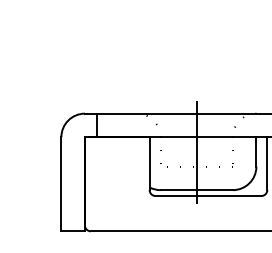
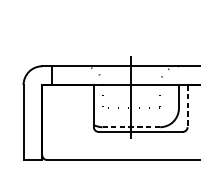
line: (267, 164) -> (187, 106), solid -> dashed
line: (196, 190) -> (131, 127), solid -> dashed

